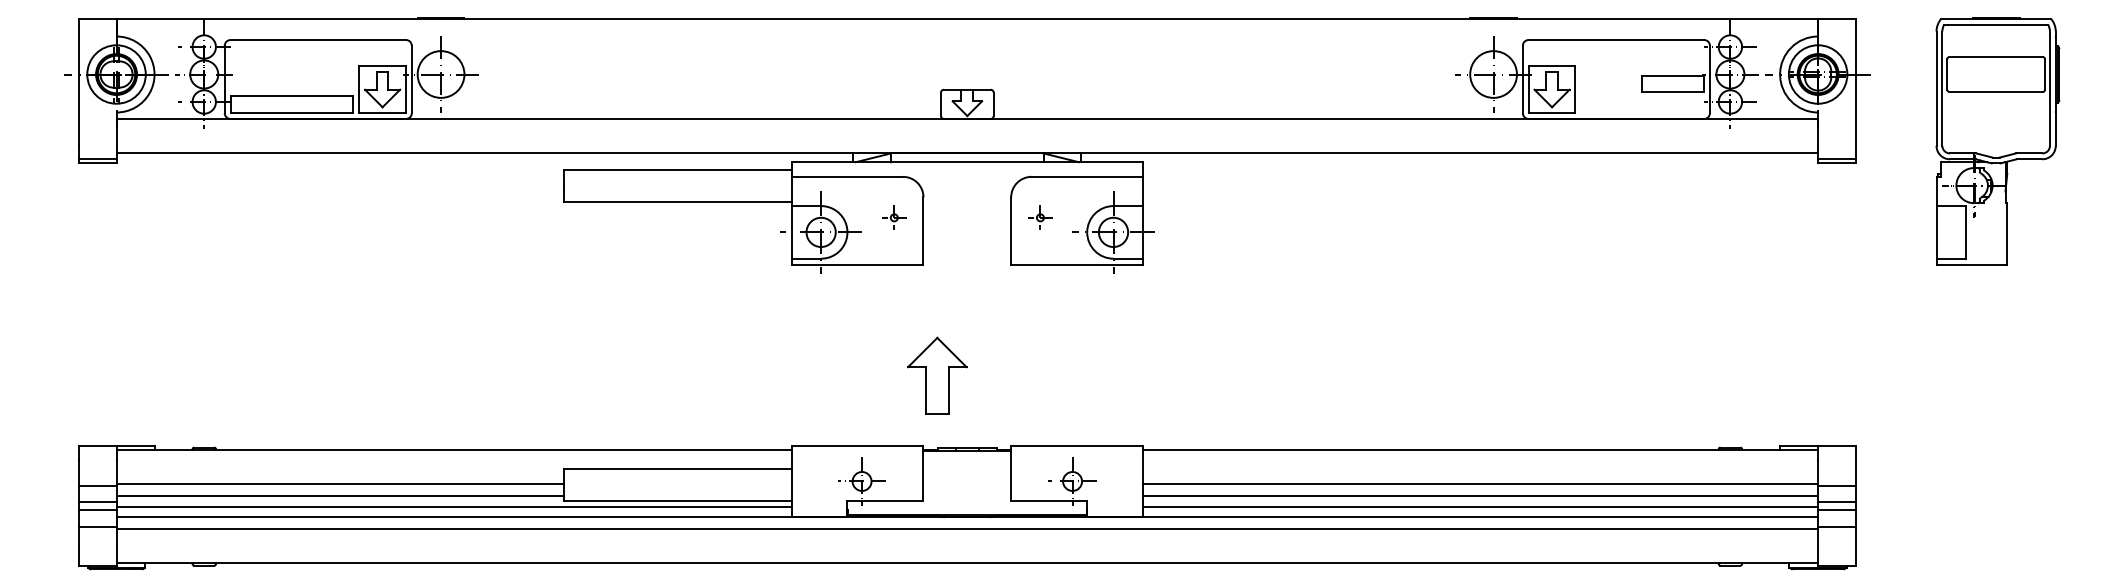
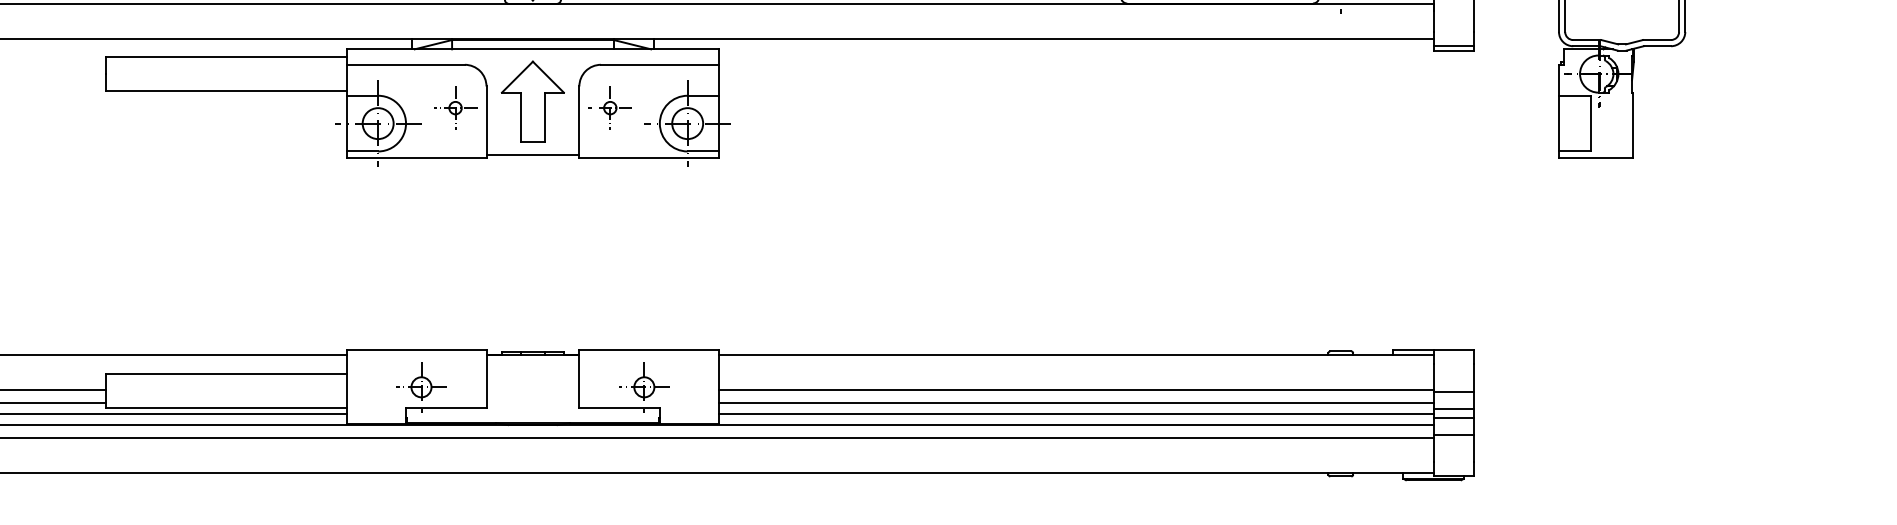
part: (894, 217) -> (455, 107), size x1.67
part: (1040, 217) -> (610, 107), size x1.67
line: (967, 261) -> (533, 154), added
part: (937, 375) -> (533, 101), moved

